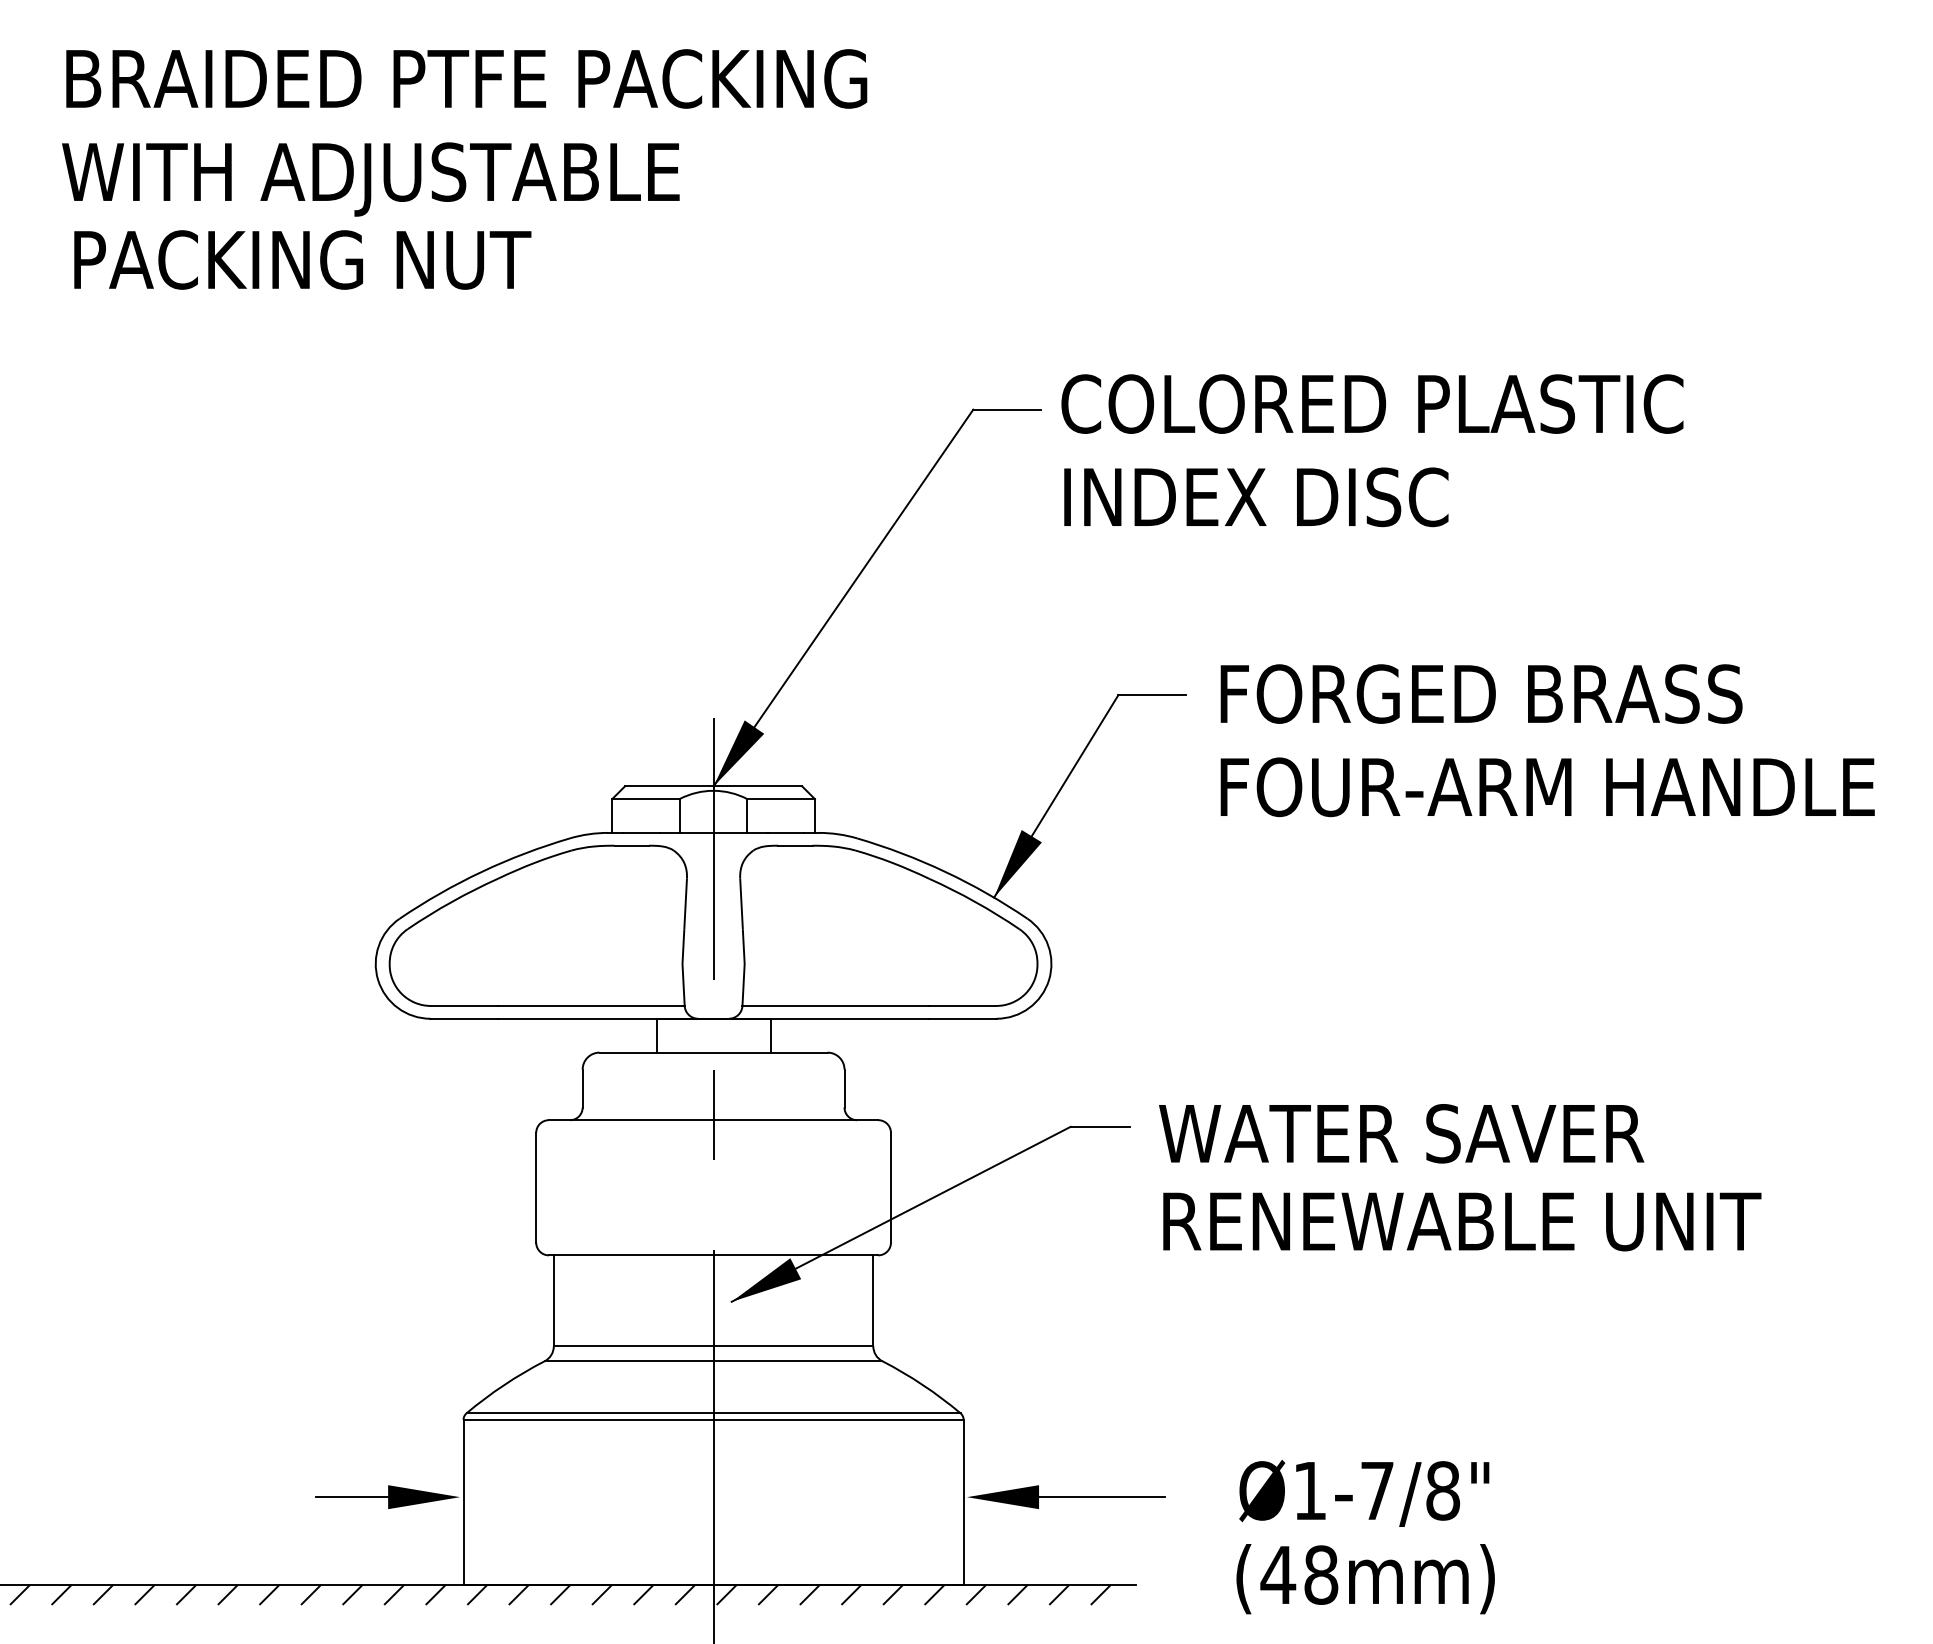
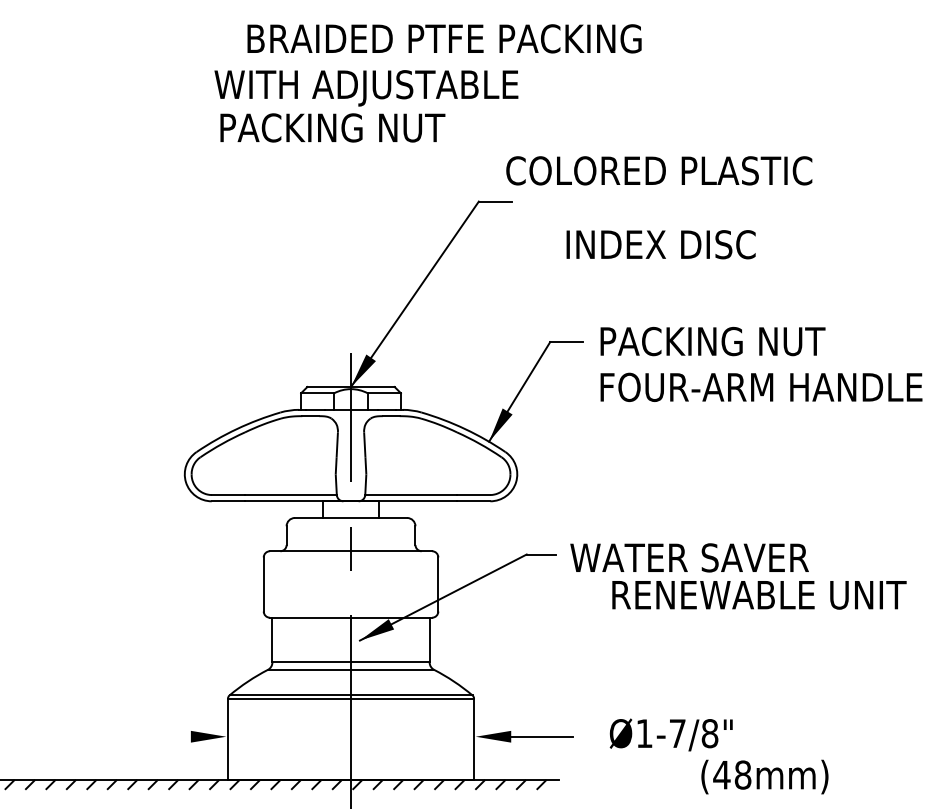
text: (466, 78) -> (444, 38), moved
text: (371, 216) -> (366, 106), moved
text: (1372, 403) -> (659, 170), moved
text: (1255, 496) -> (660, 244), moved
text: (1484, 693) -> (730, 341), FORGED BRASS -> PACKING NUT
text: (1462, 1222) -> (759, 595), moved
line: (350, 1496) -> (172, 736), removed
text: (1364, 1577) -> (764, 776), moved

